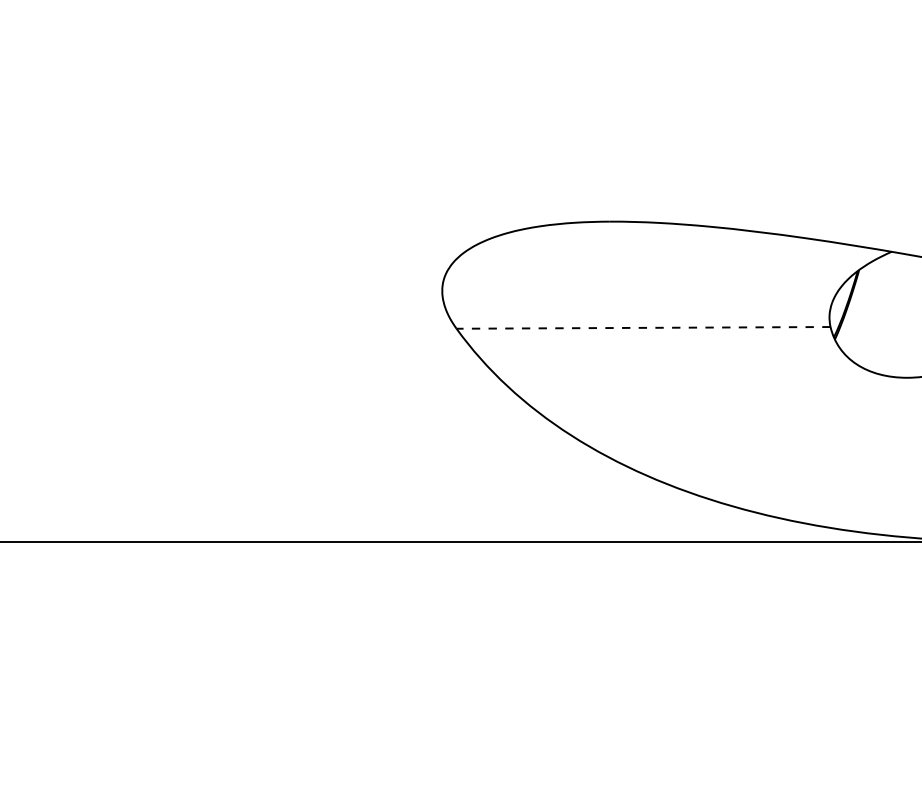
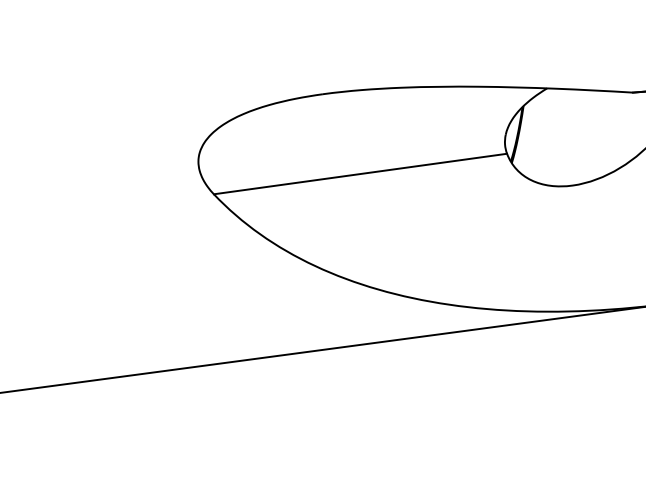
line: (643, 327) -> (360, 173), dashed -> solid

